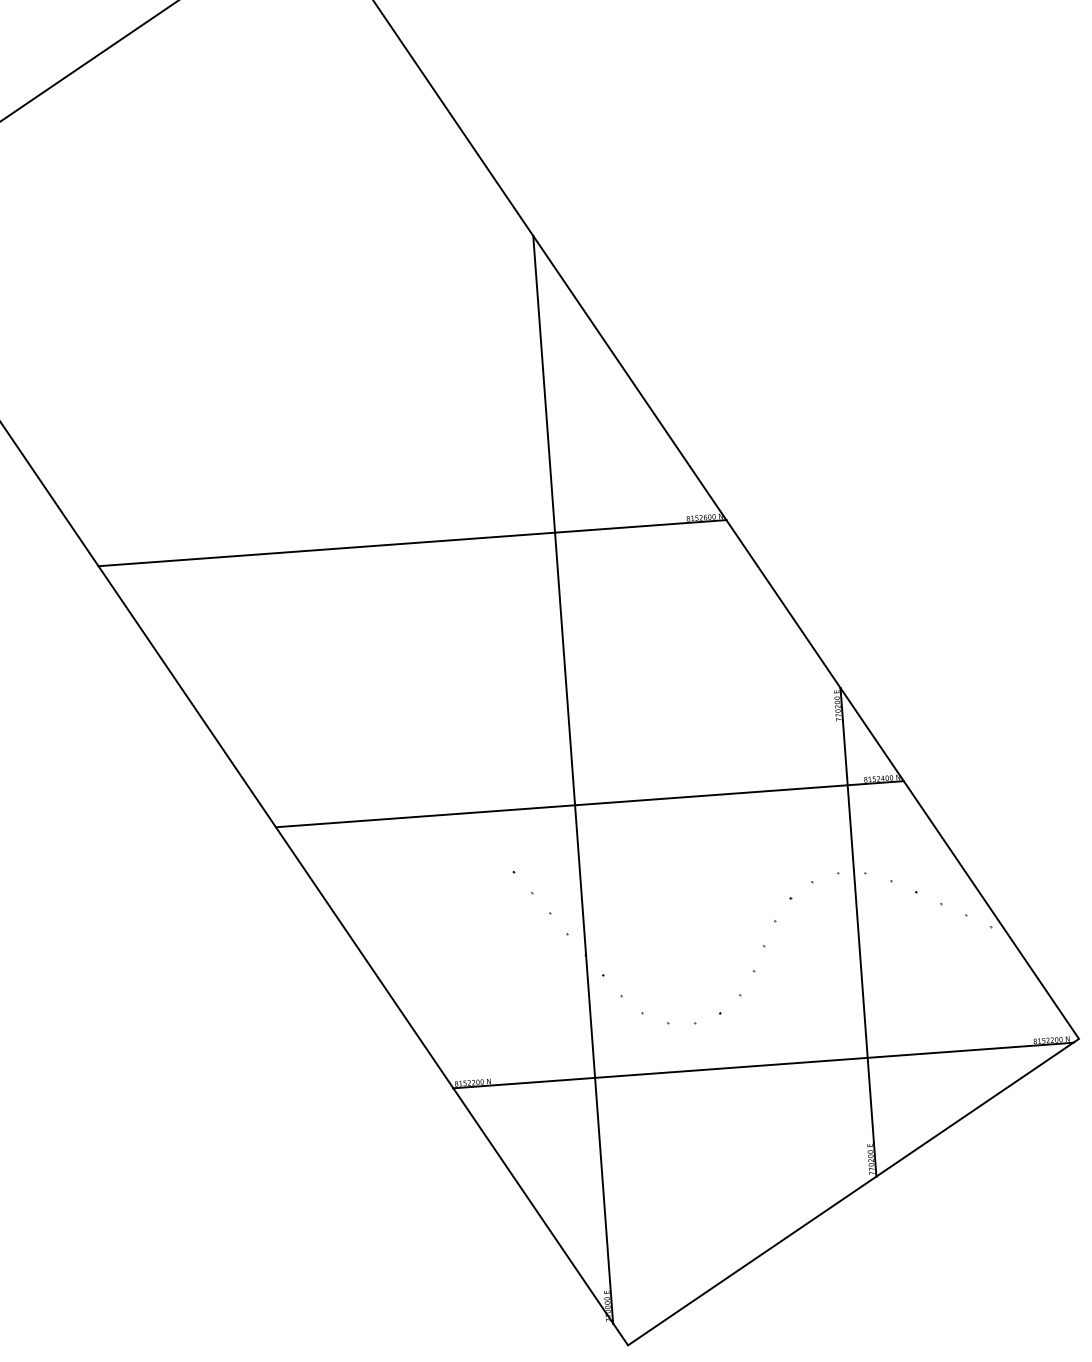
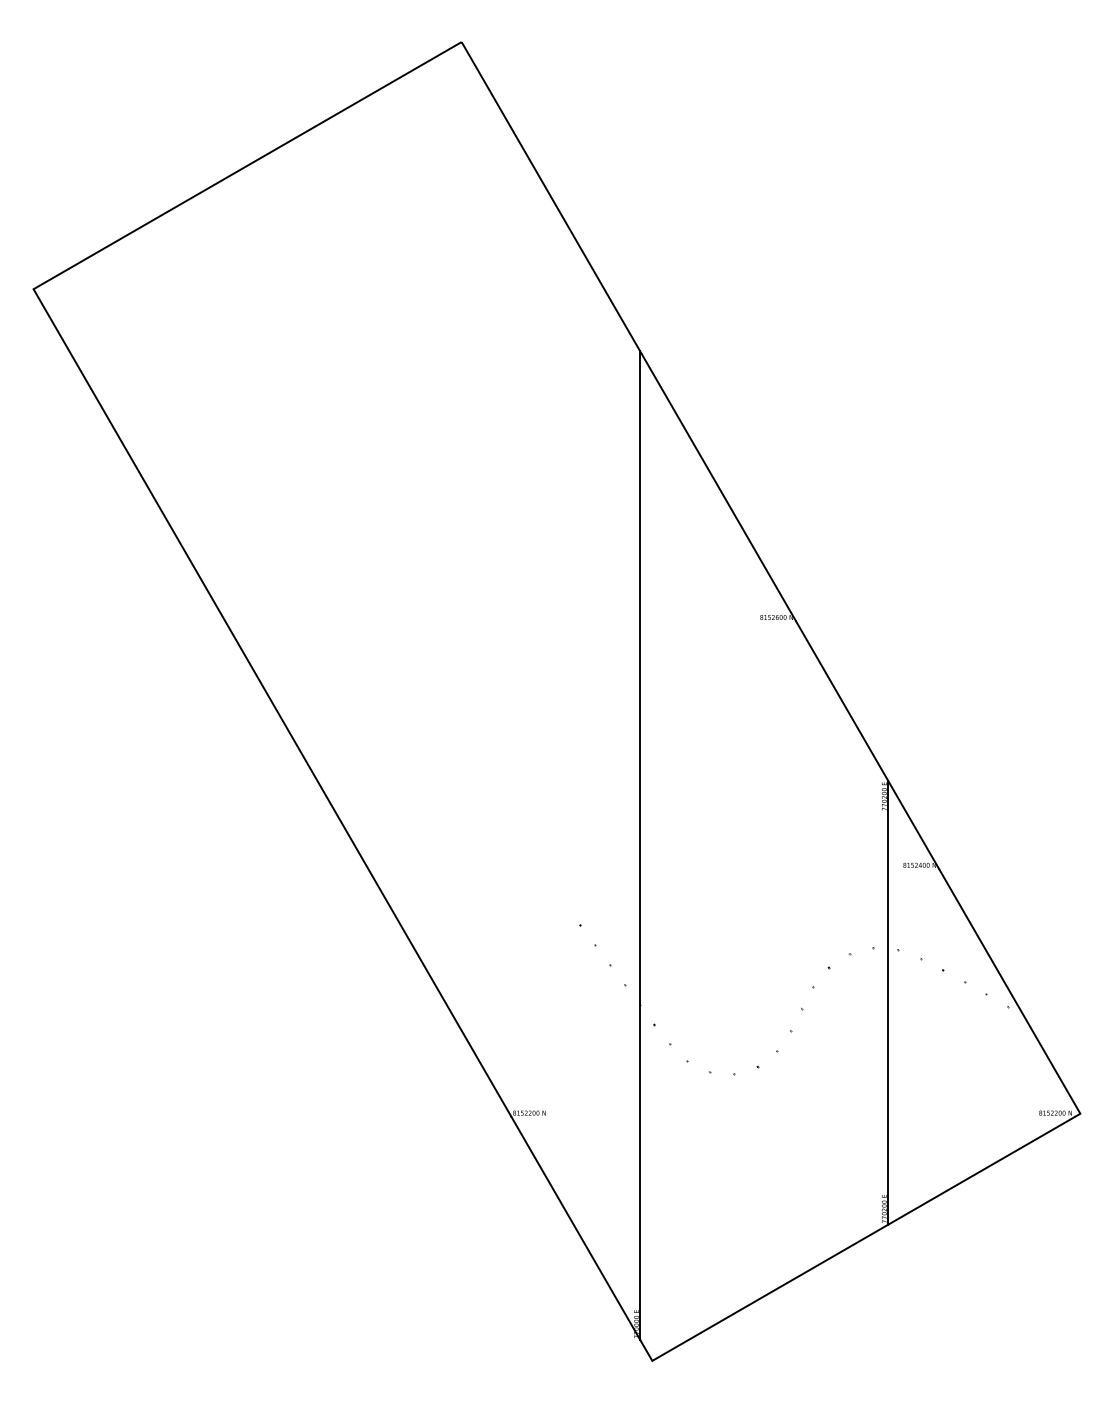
line: (412, 543) -> (510, 621), removed
line: (589, 804) -> (653, 869), removed
line: (763, 1065) -> (793, 1116), removed

